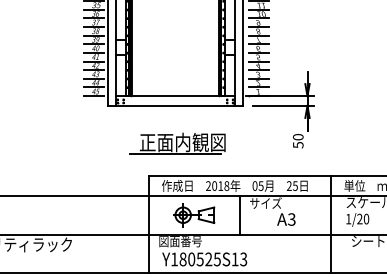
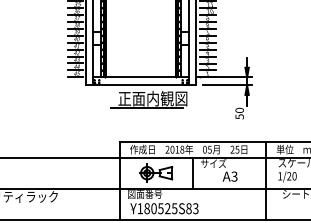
part: (177, 143) -> (148, 99), moved
text: (234, 259) -> (188, 208), Y180525S13 -> Y180525S83

